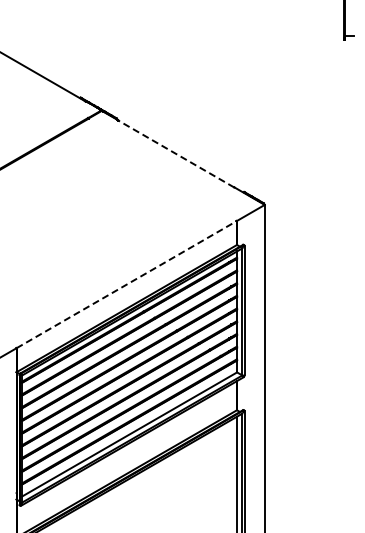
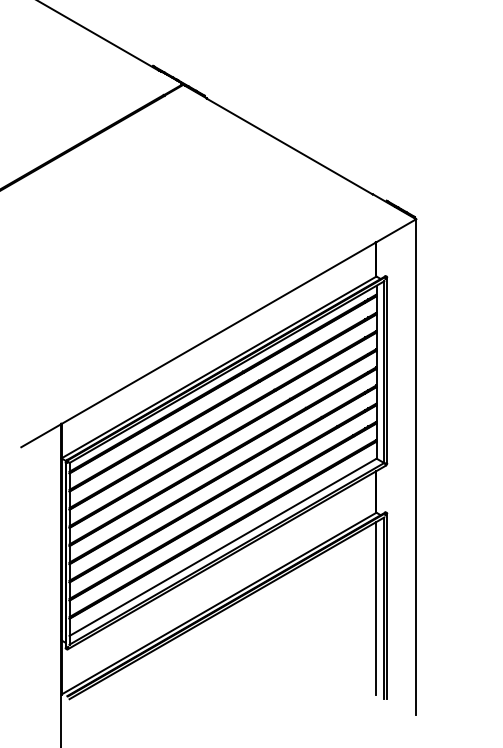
line: (175, 153) -> (288, 145), dashed -> solid
line: (127, 284) -> (219, 333), dashed -> solid

